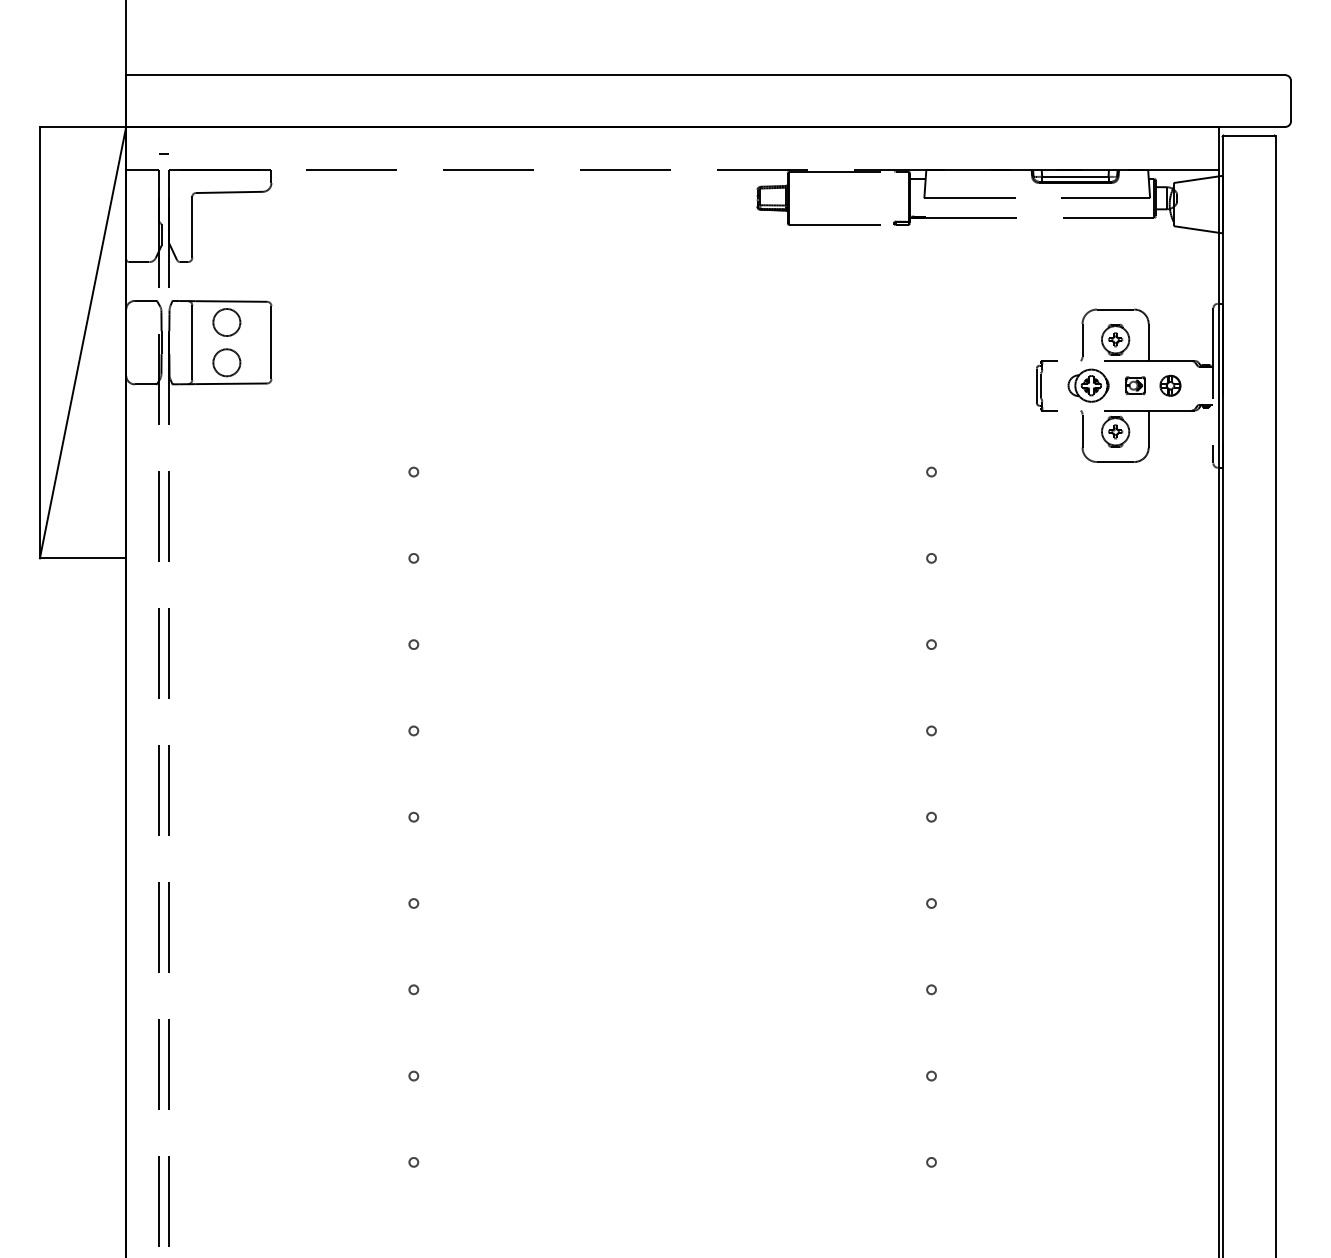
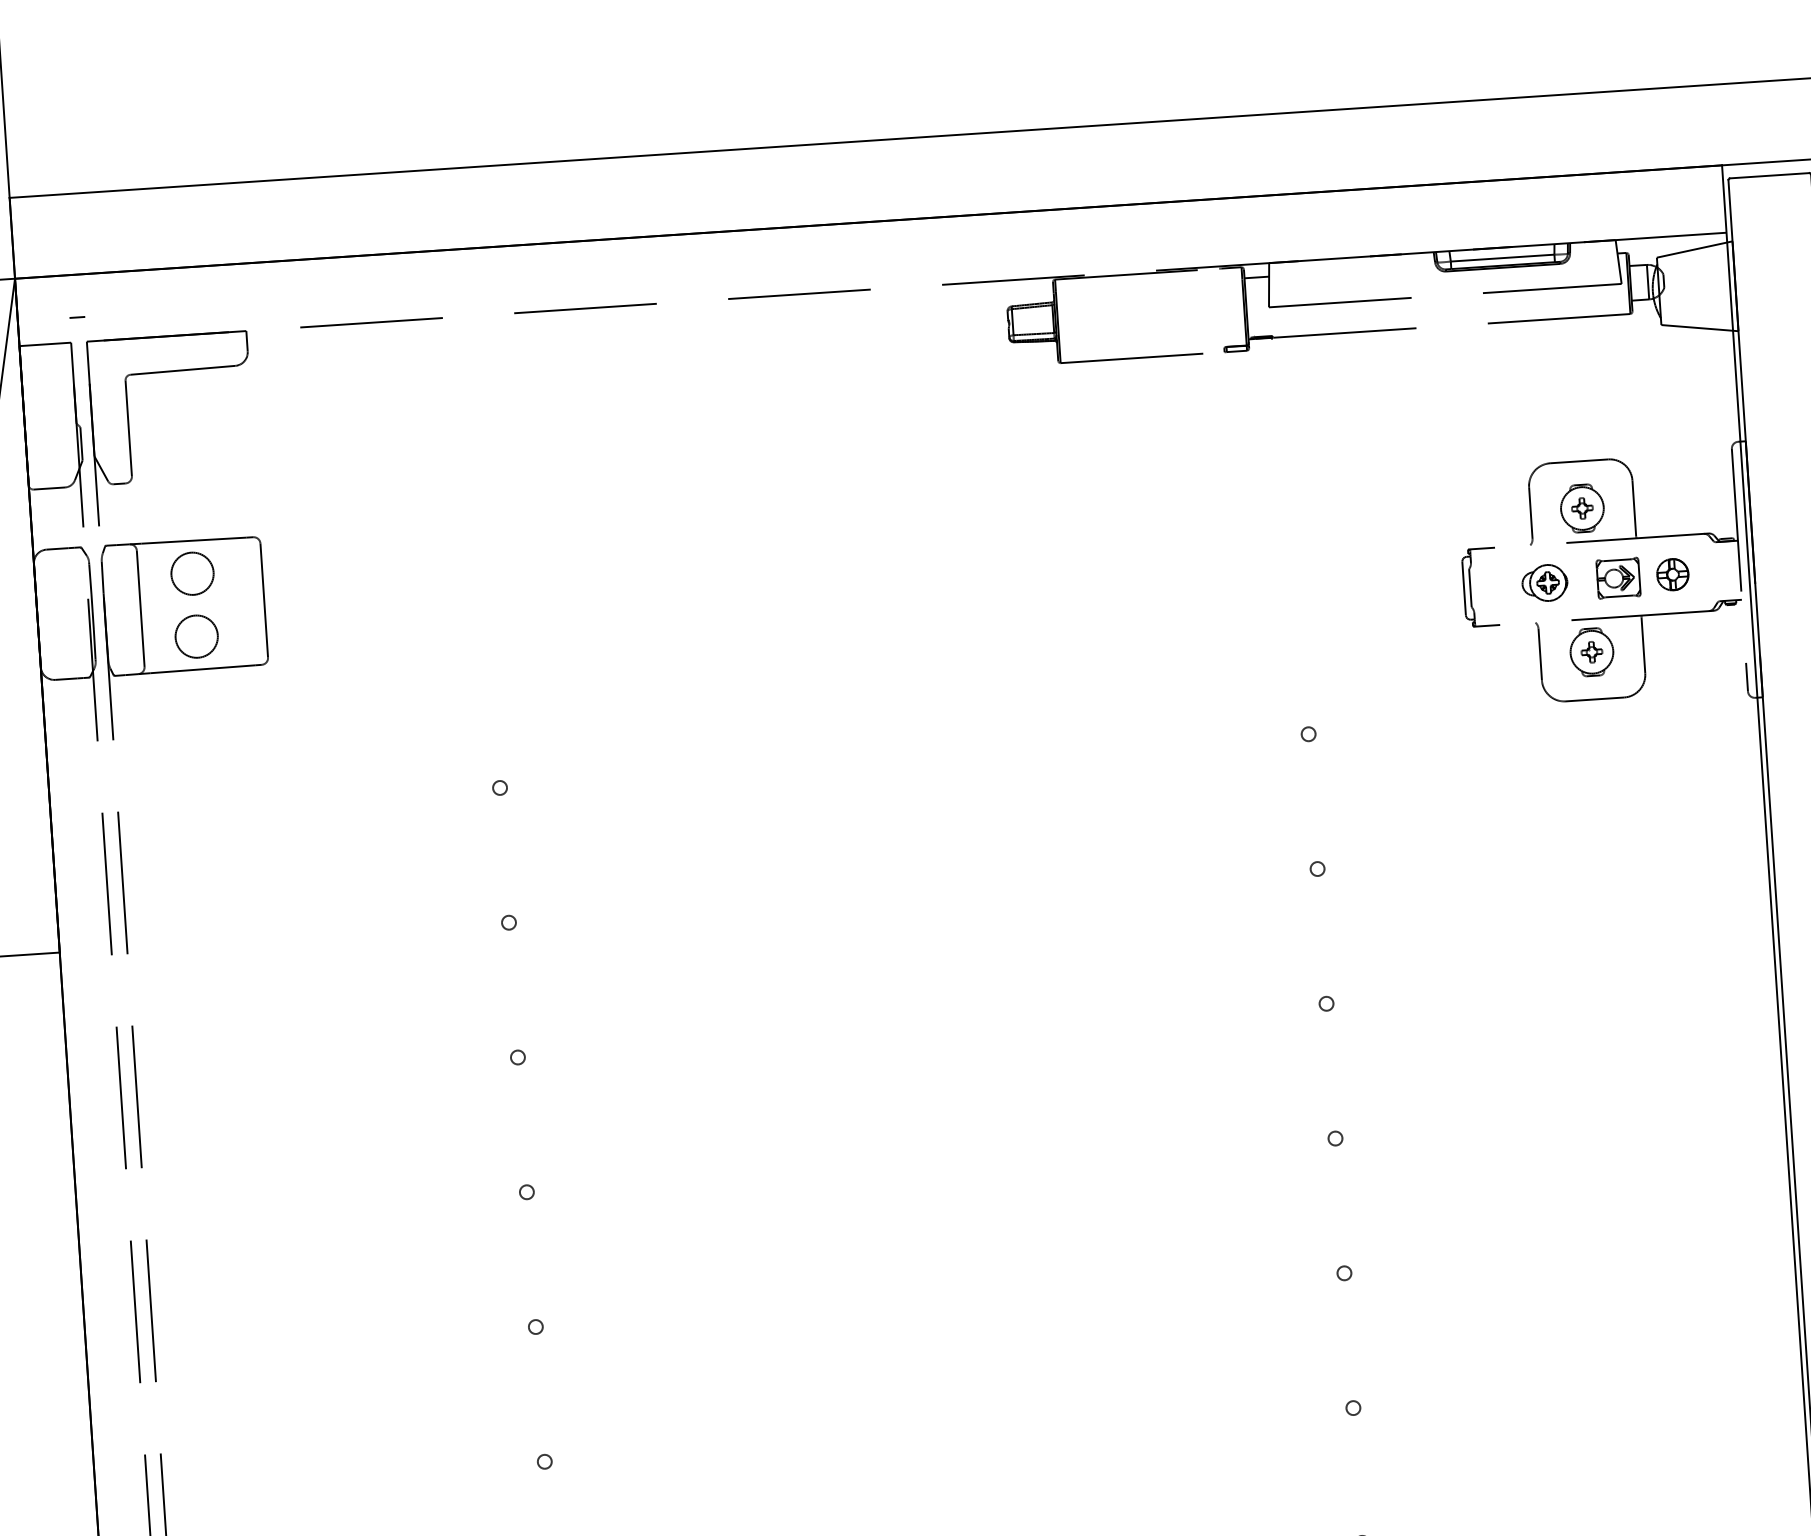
part: (1088, 385) -> (1544, 582), size x0.71
part: (1135, 385) -> (1618, 577), size x1.43

